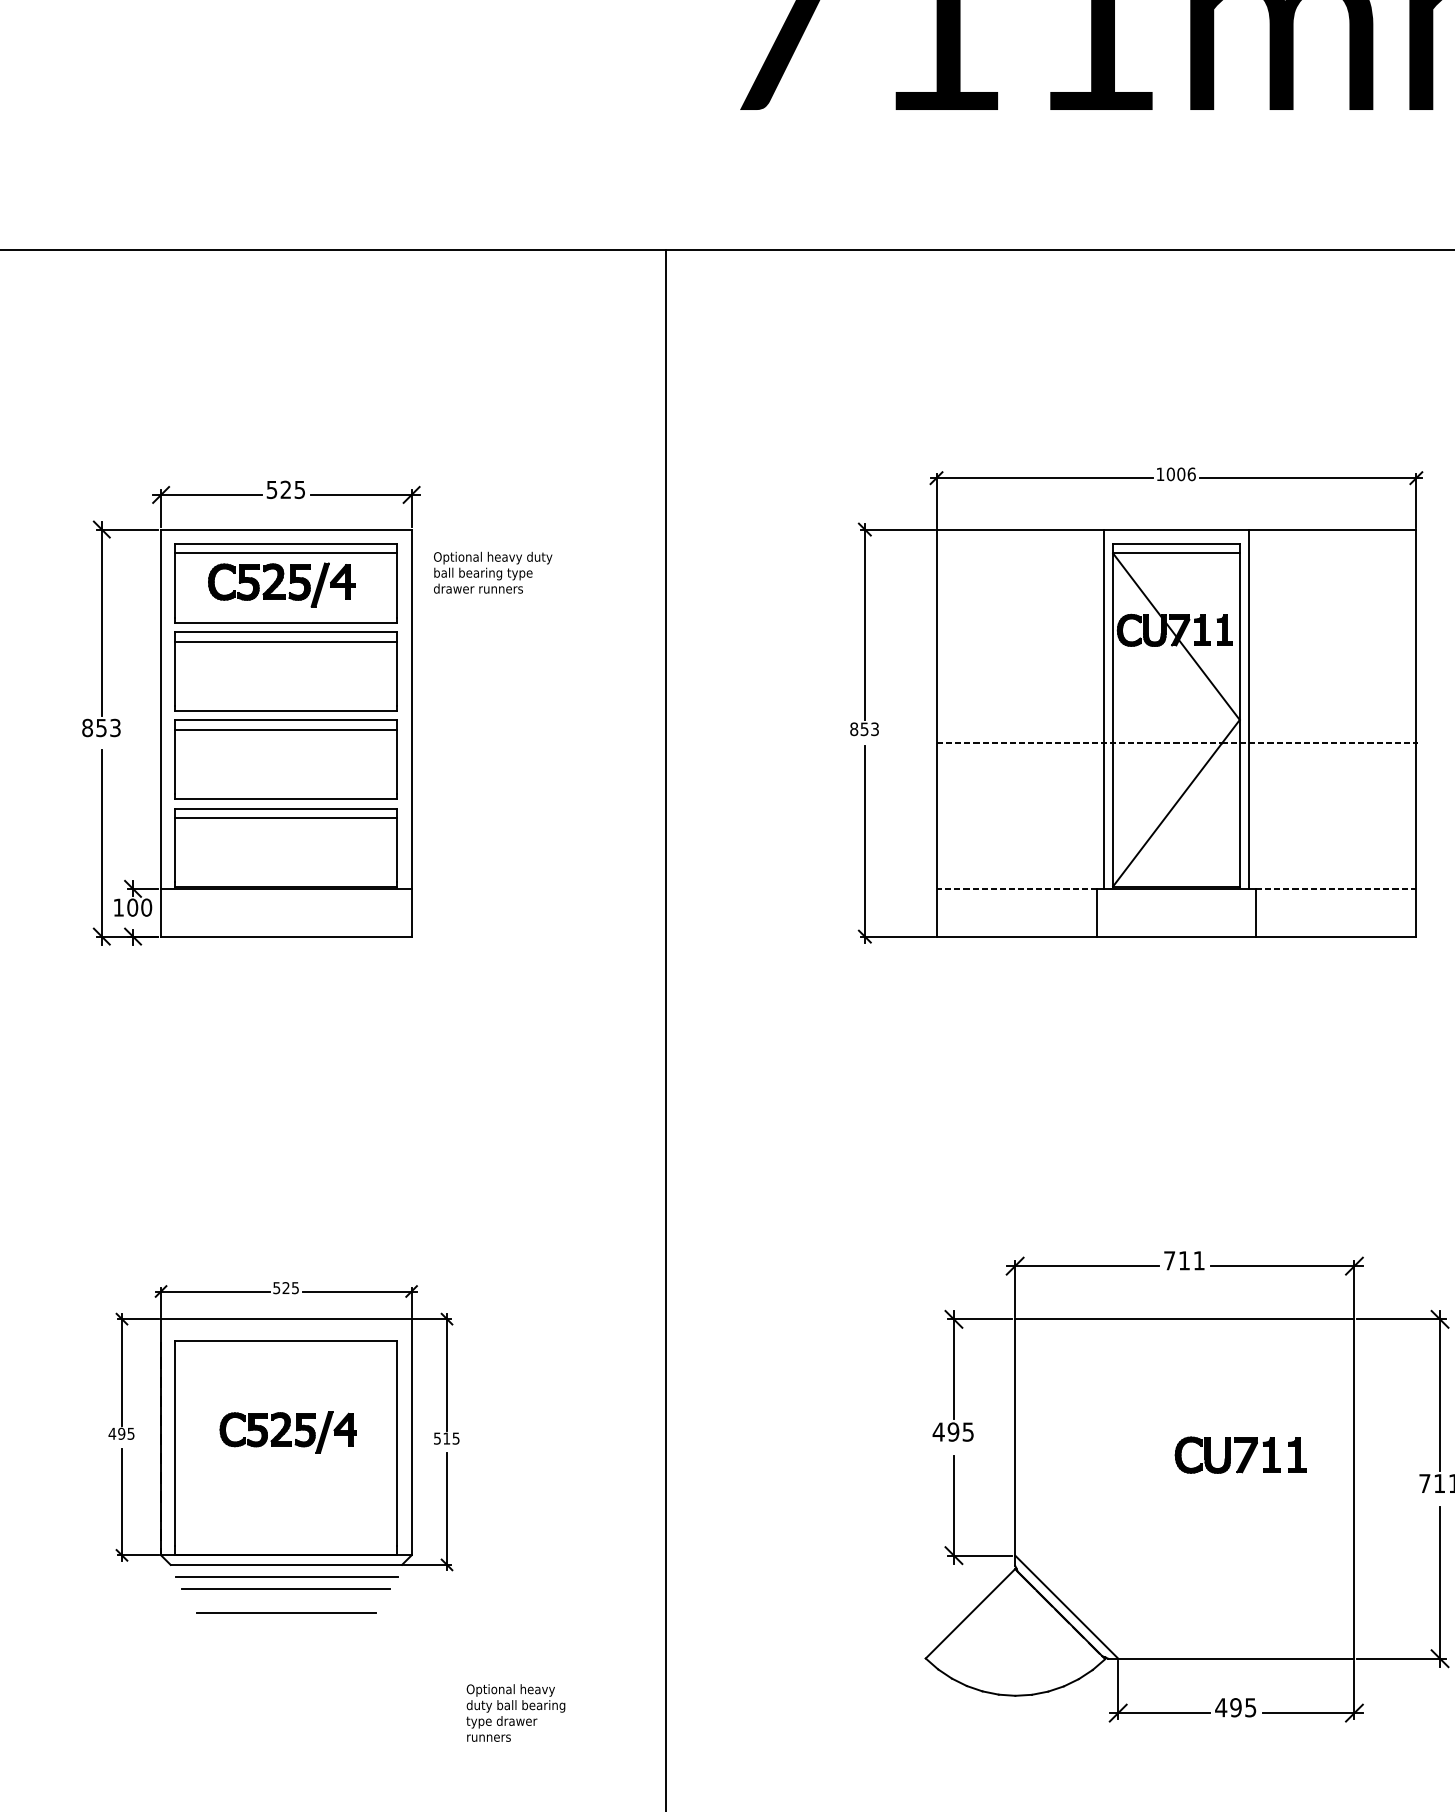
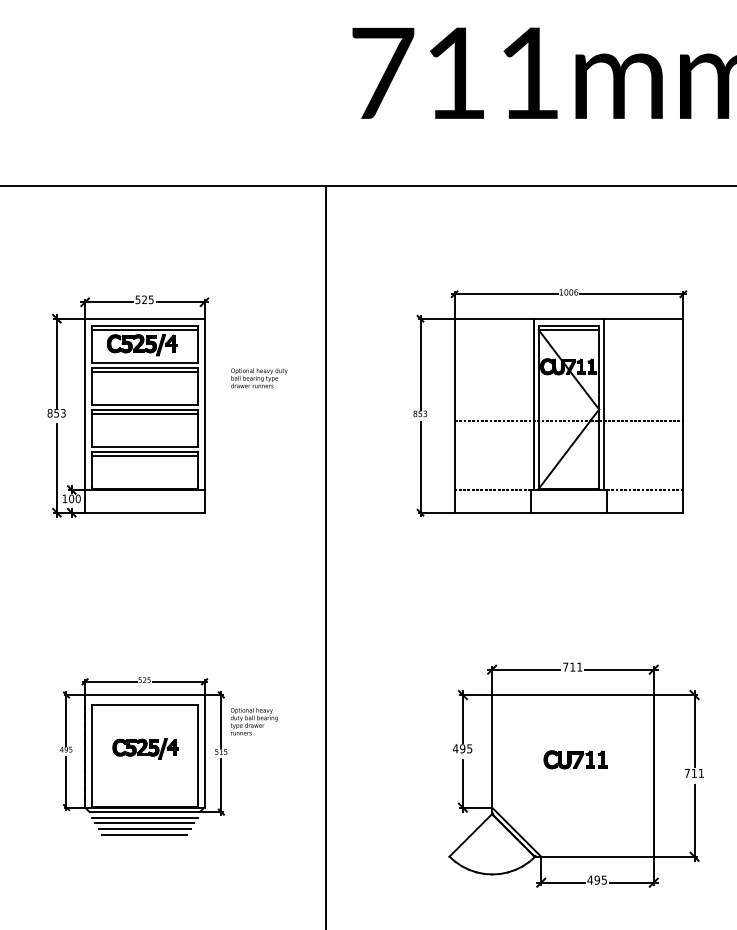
text: (493, 573) -> (259, 378), moved
part: (1240, 1454) -> (575, 759), moved
line: (285, 1601) -> (144, 829), added
text: (514, 1712) -> (253, 721), moved

